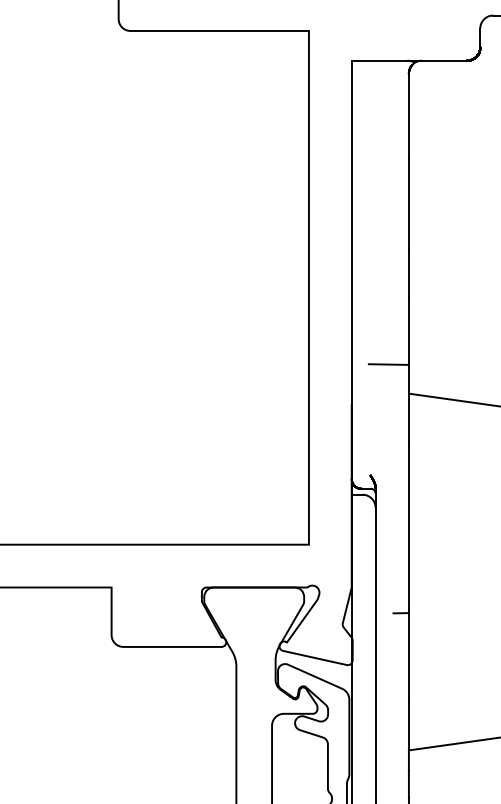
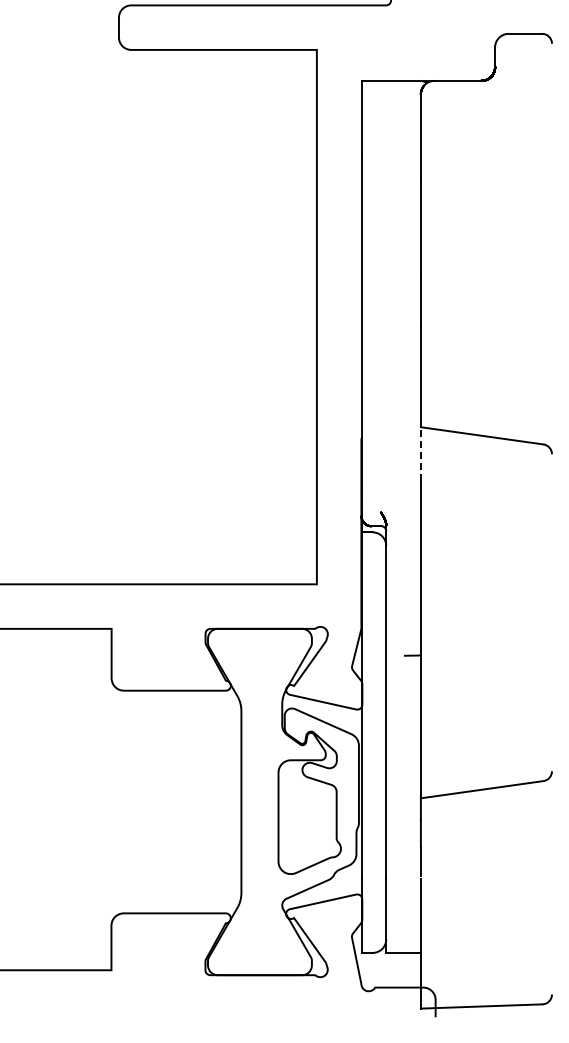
line: (388, 364) -> (399, 396), removed
line: (408, 419) -> (420, 454), solid -> dashed

